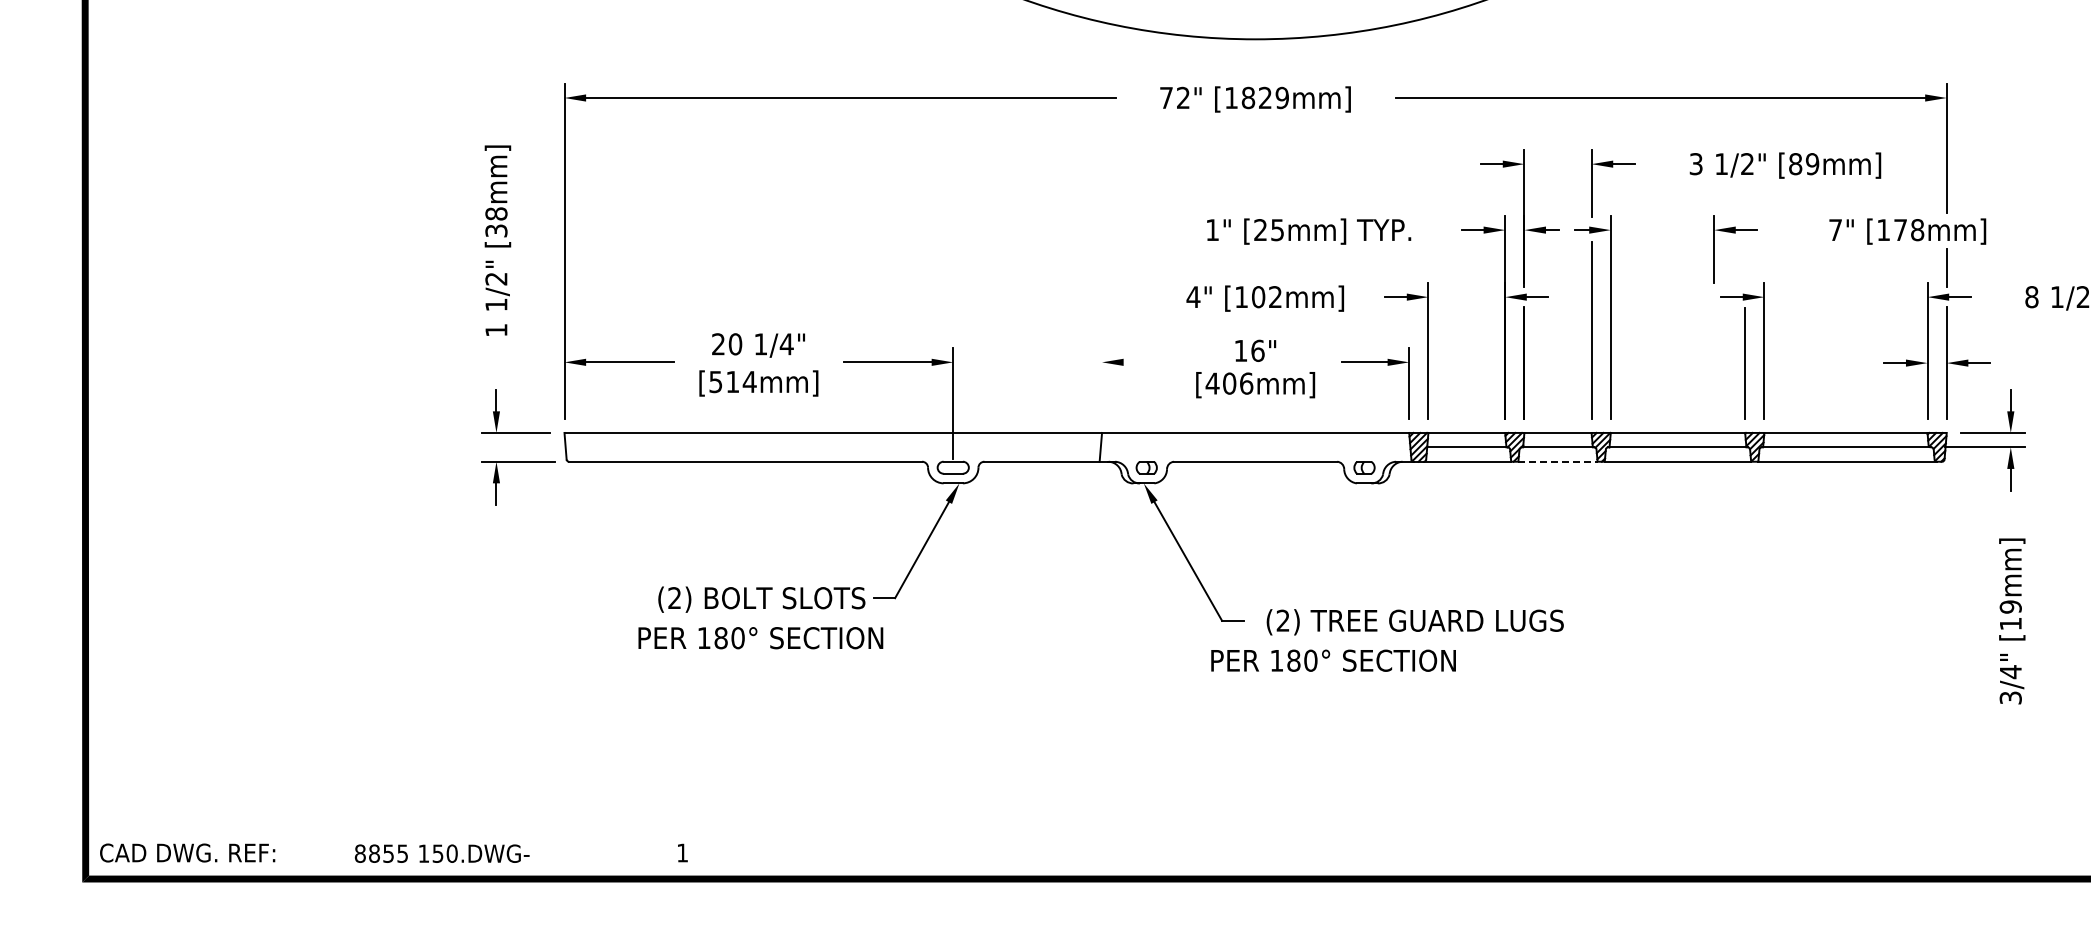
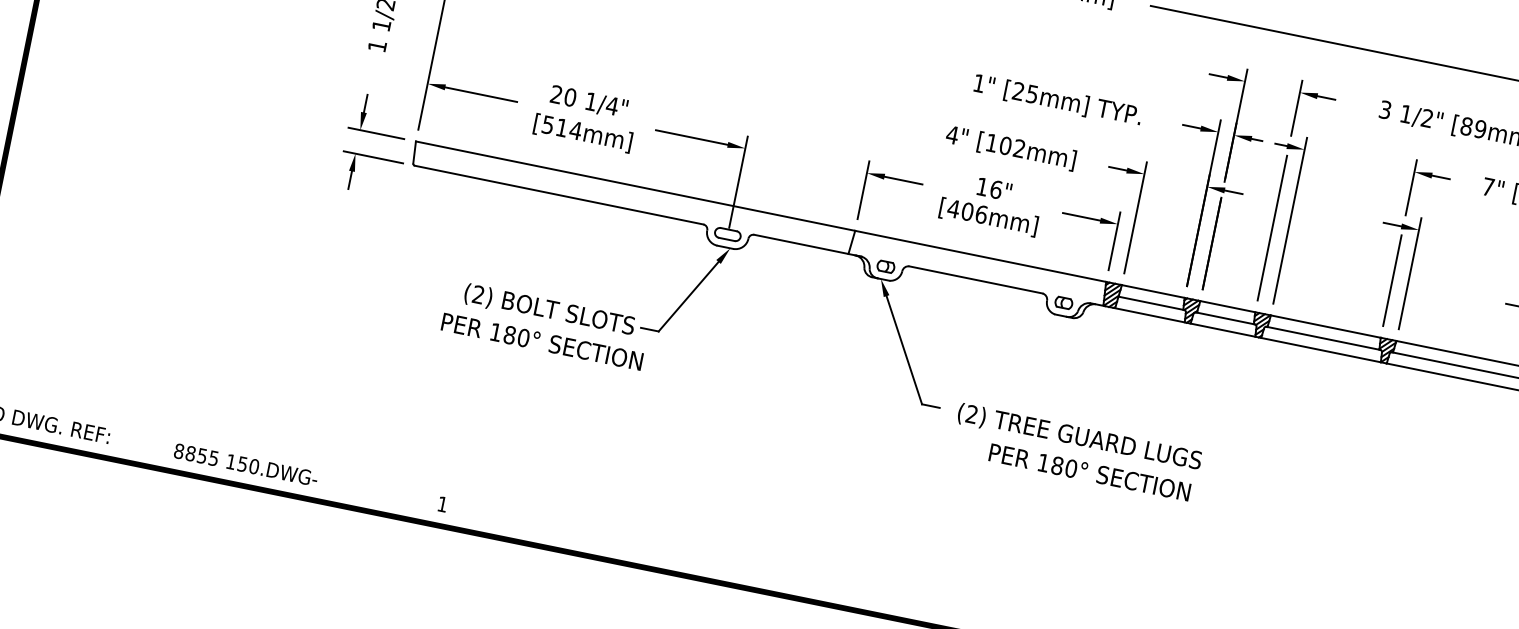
part: (1735, 233) -> (1431, 178), moved
line: (1146, 362) -> (903, 180), added
line: (1102, 382) -> (863, 189), added
line: (1557, 461) -> (1222, 329), dashed -> solid
text: (1333, 660) -> (1089, 472), moved

